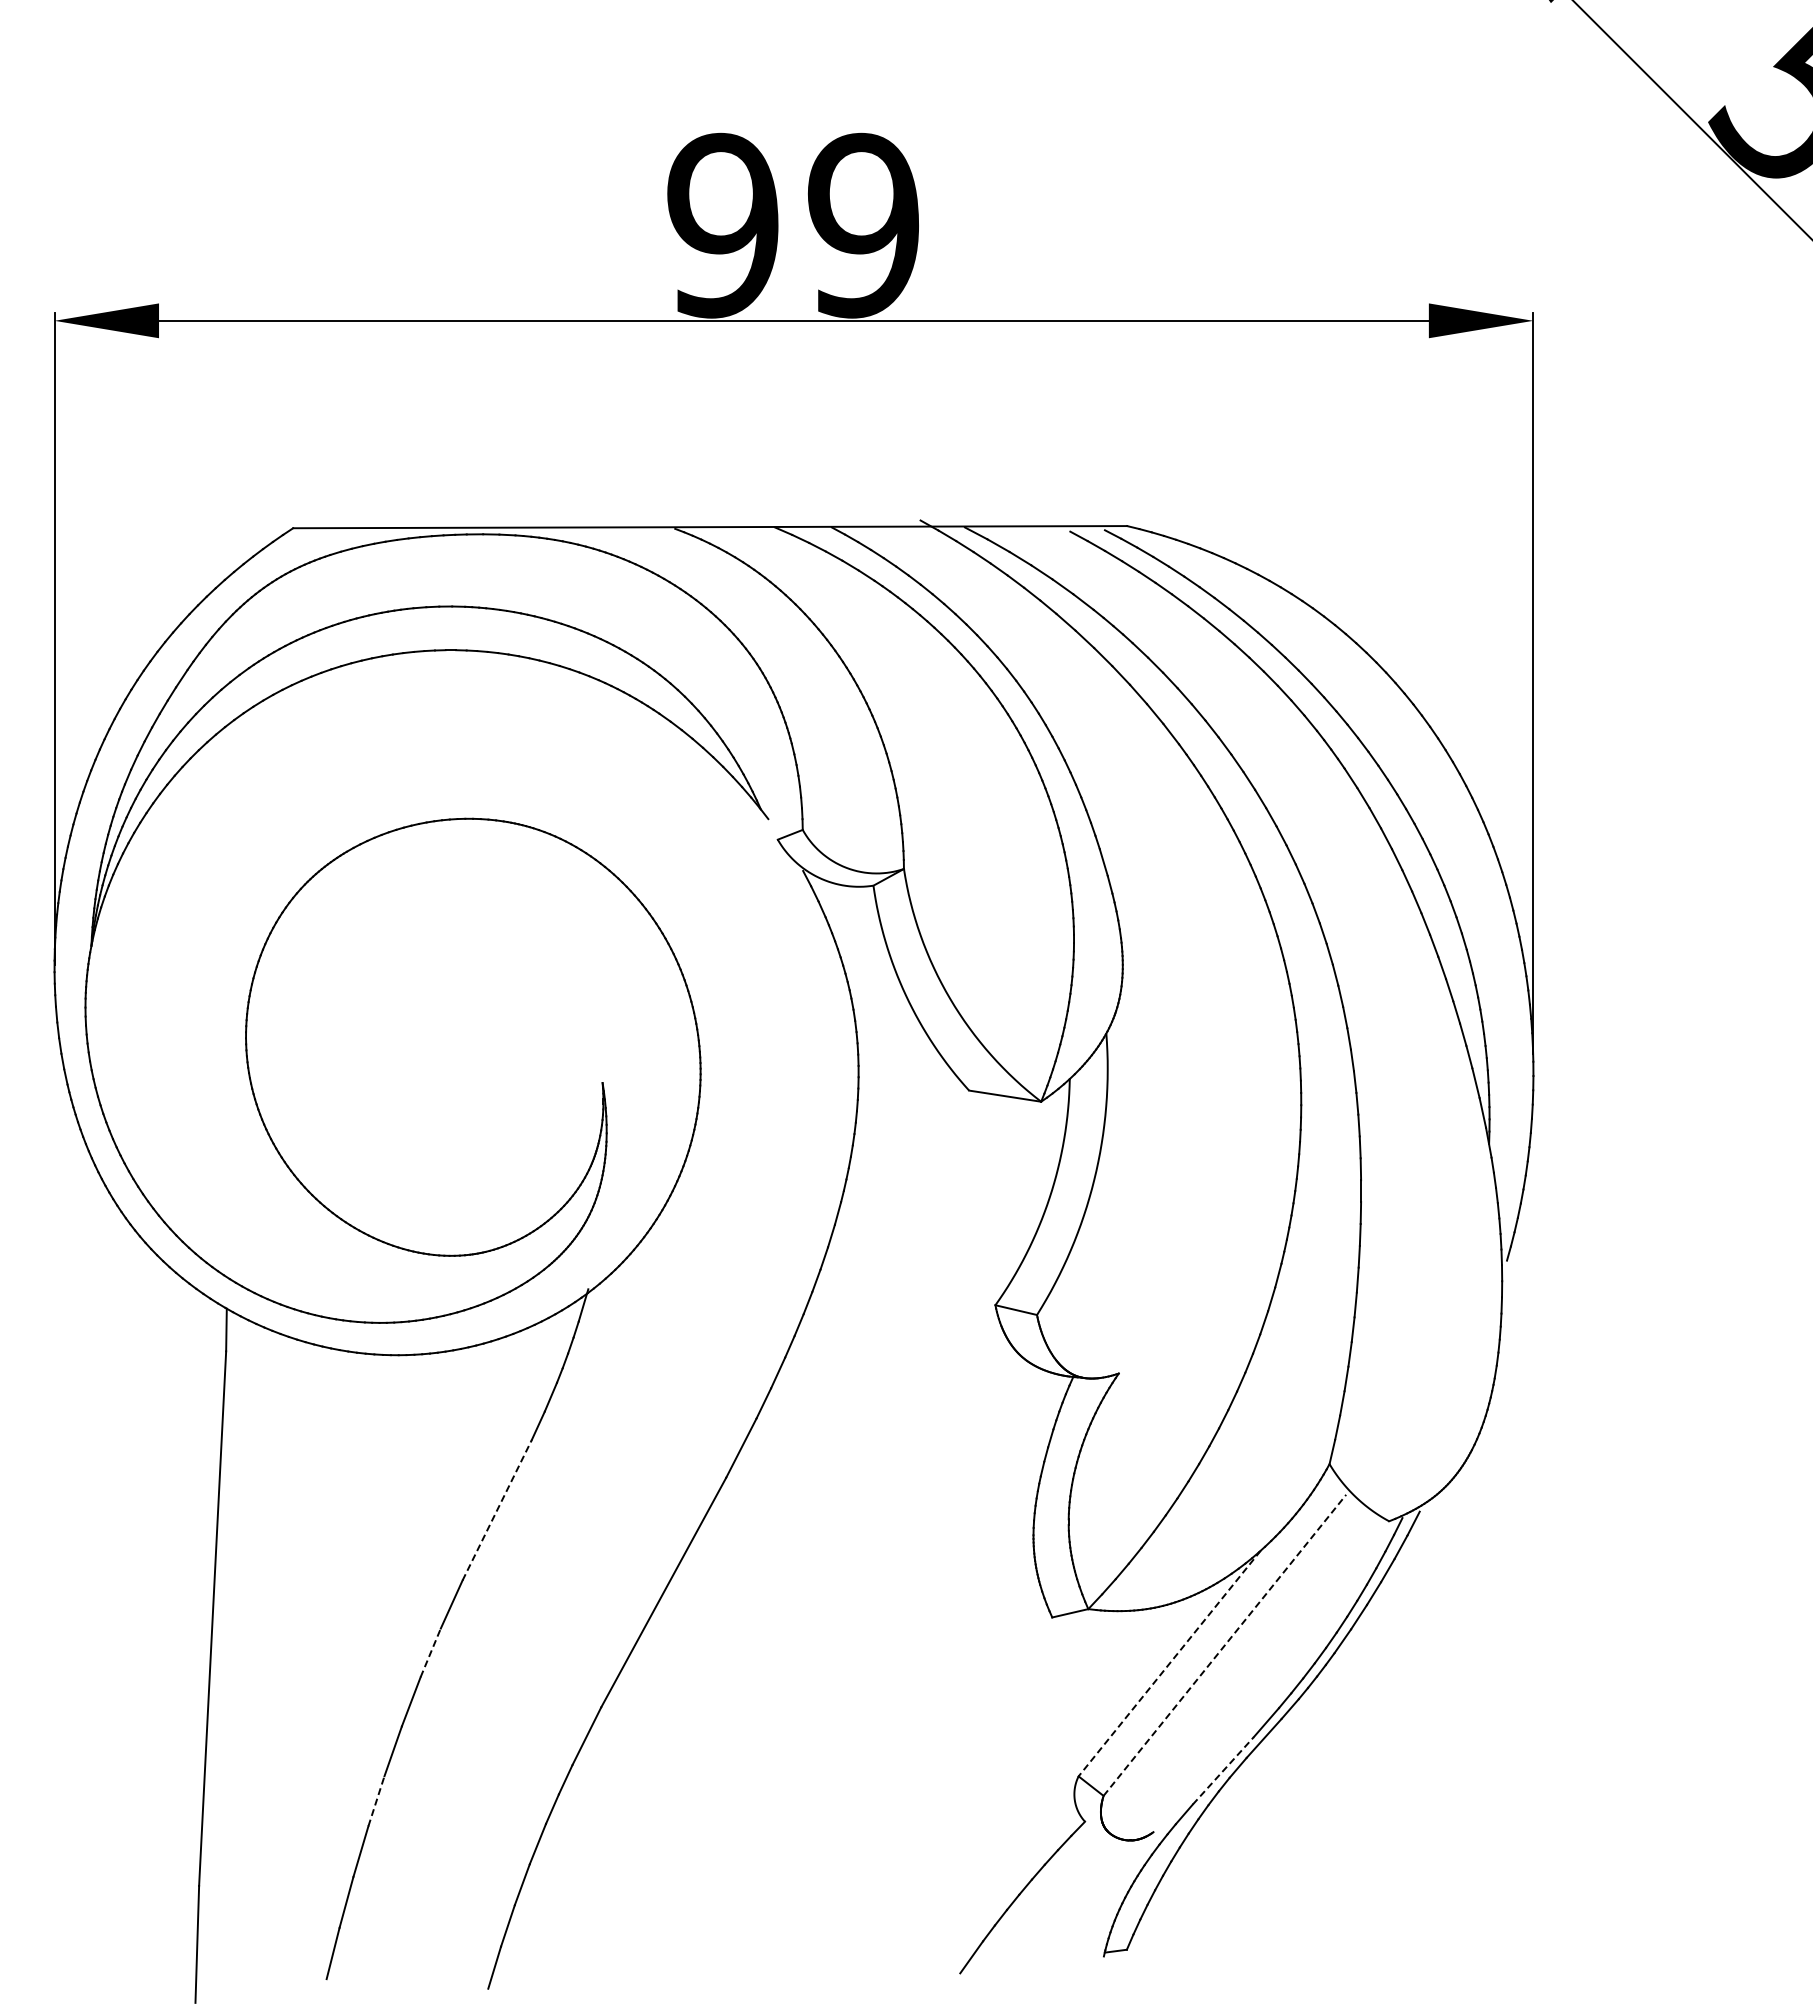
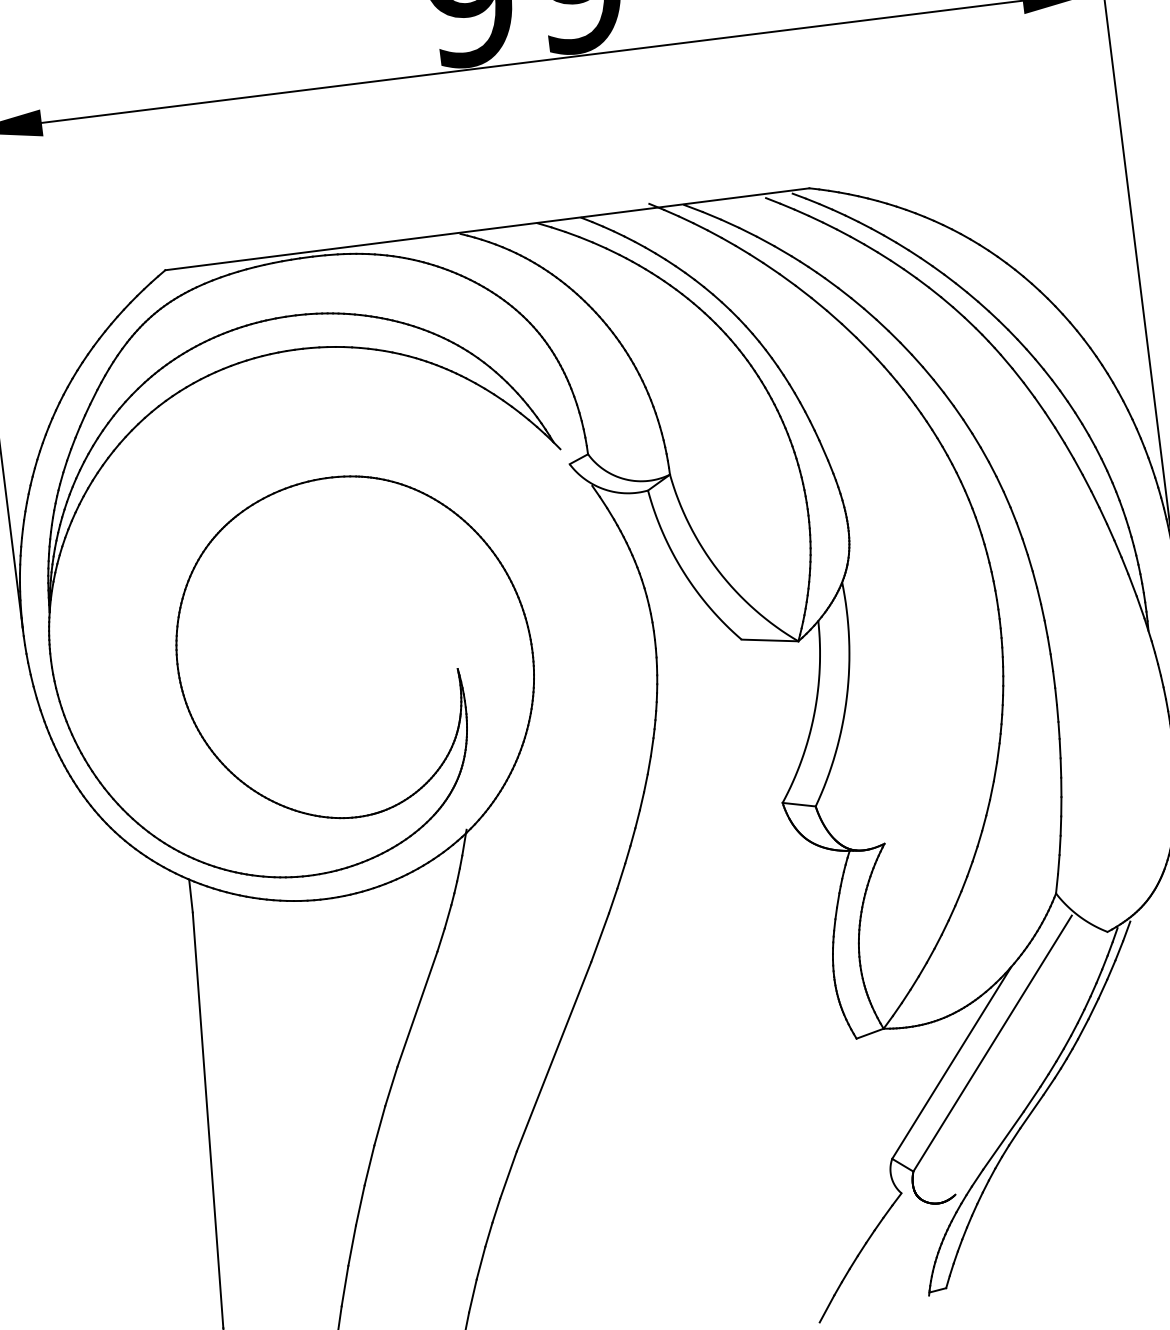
line: (497, 1509) -> (417, 1008), dashed -> solid
line: (1225, 1644) -> (993, 1042), dashed -> solid
line: (430, 1652) -> (379, 1125), dashed -> solid
line: (1169, 1663) -> (951, 1062), dashed -> solid
line: (1223, 1770) -> (1003, 1140), dashed -> solid
line: (376, 1800) -> (352, 1245), dashed -> solid

